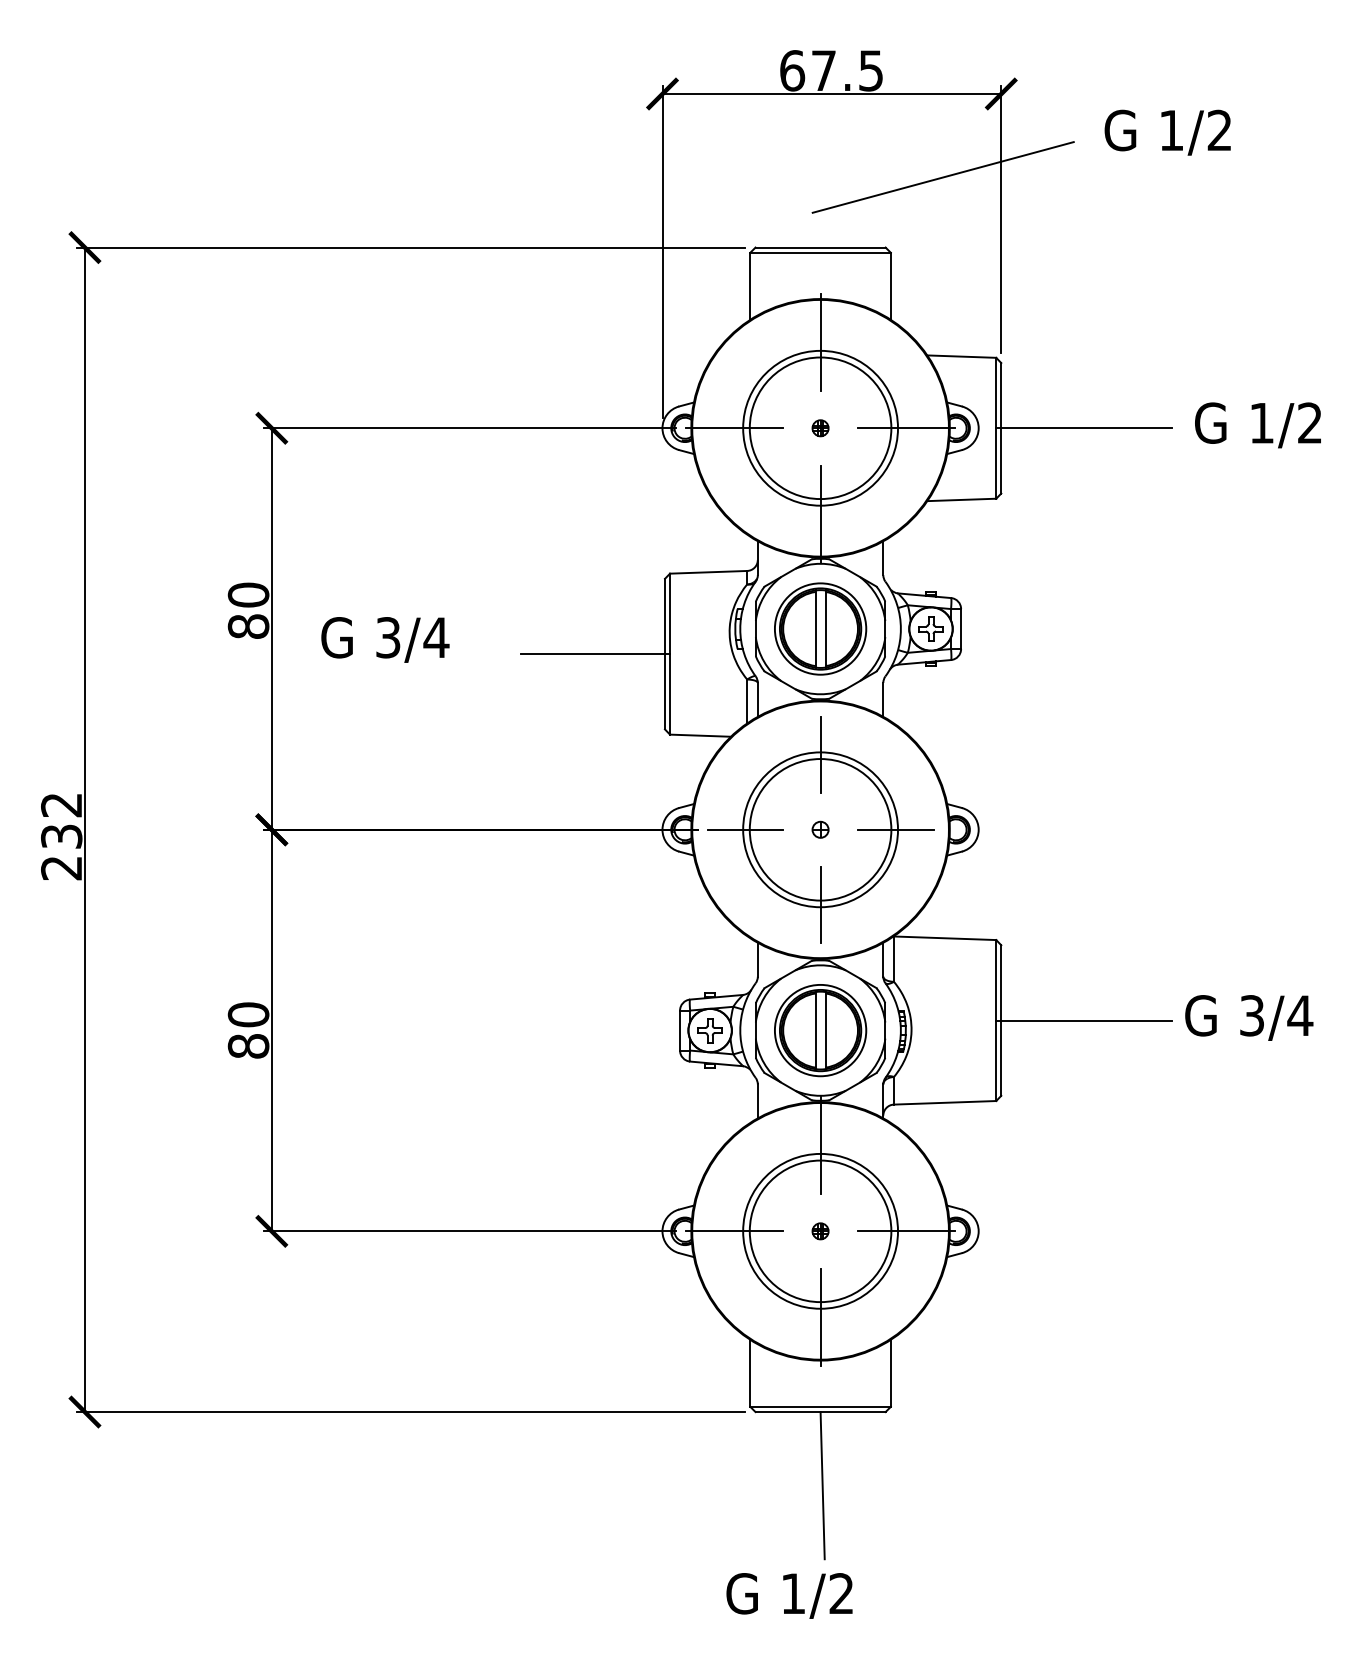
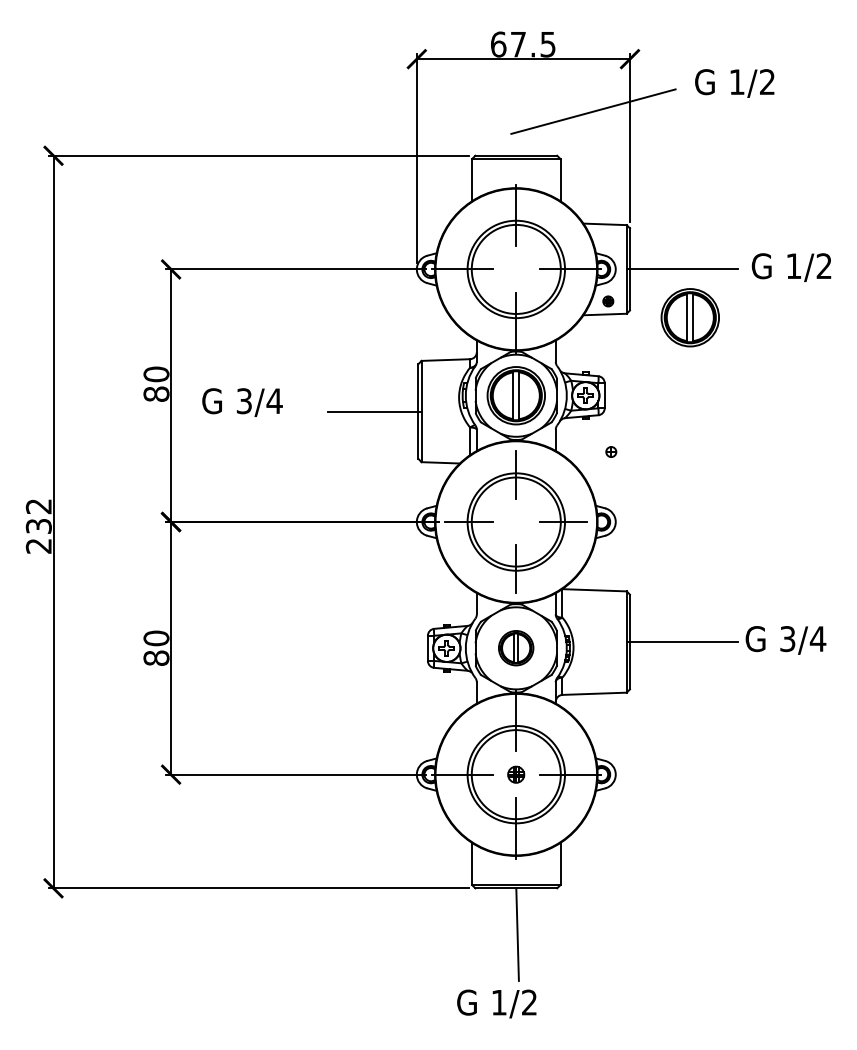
part: (820, 428) -> (608, 301), moved
part: (1095, 504) -> (689, 317), added
part: (820, 828) -> (611, 451), moved
part: (819, 1029) -> (515, 647), size x0.6
part: (820, 1231) -> (516, 774), size x1.6

